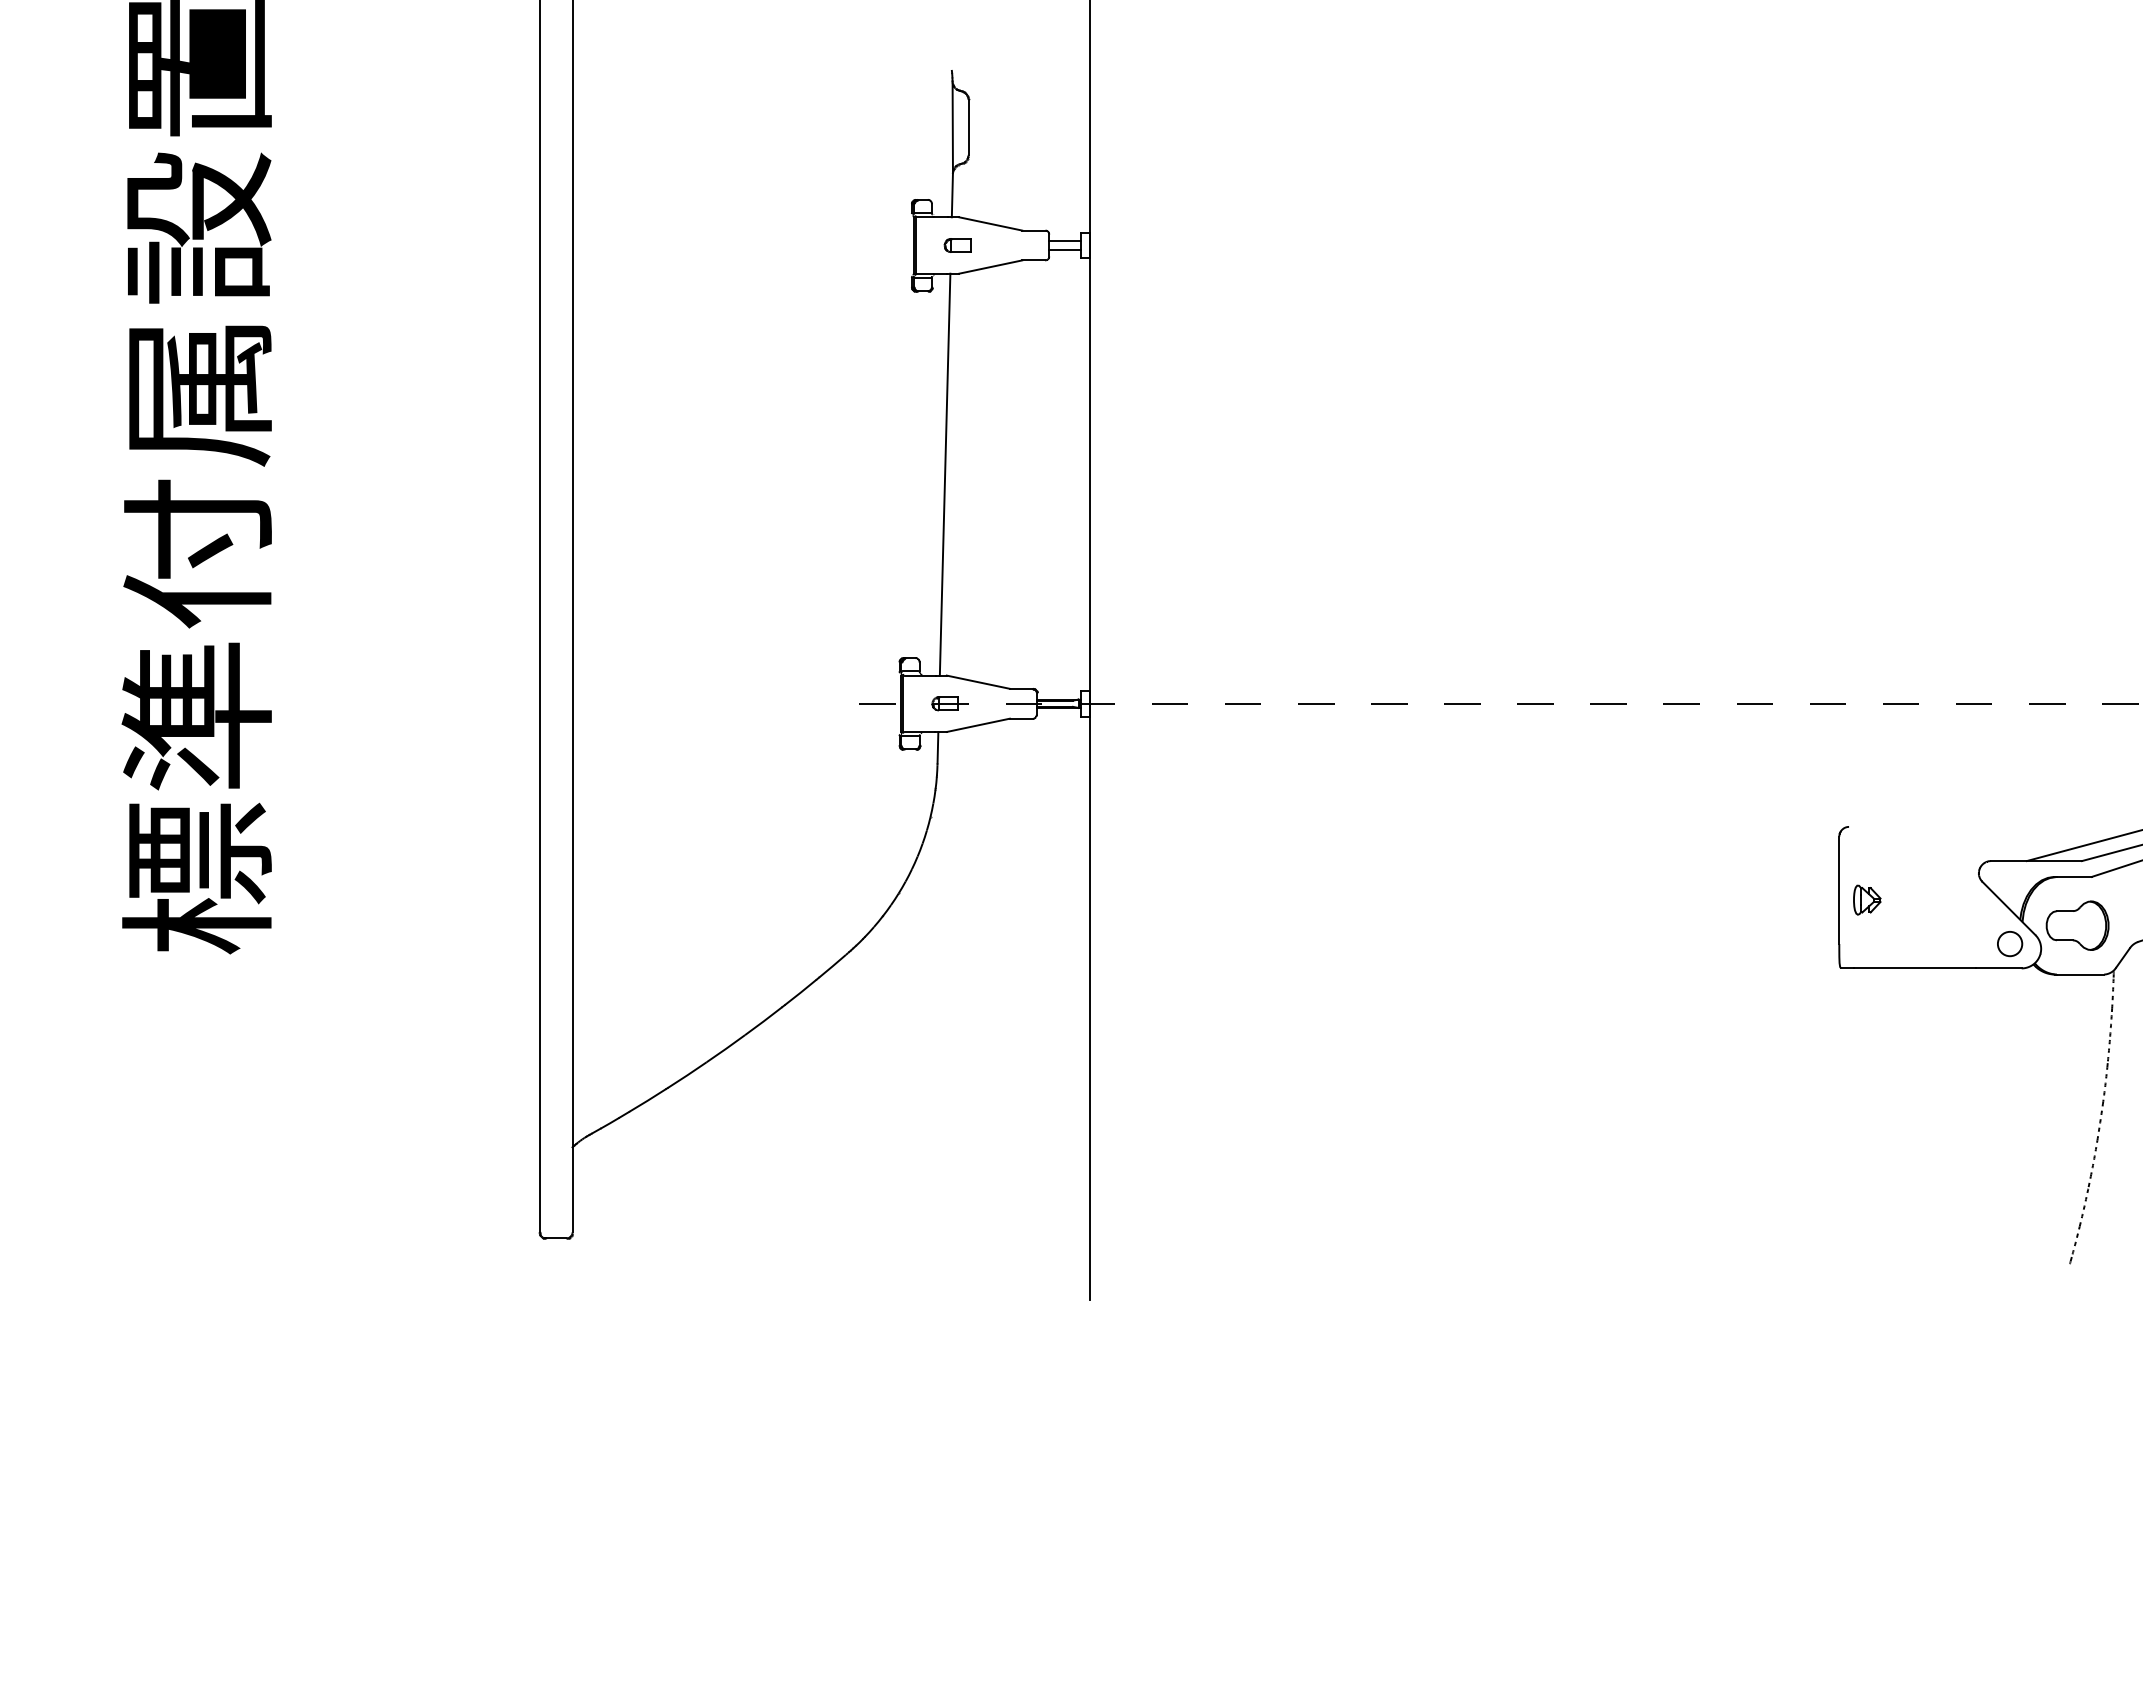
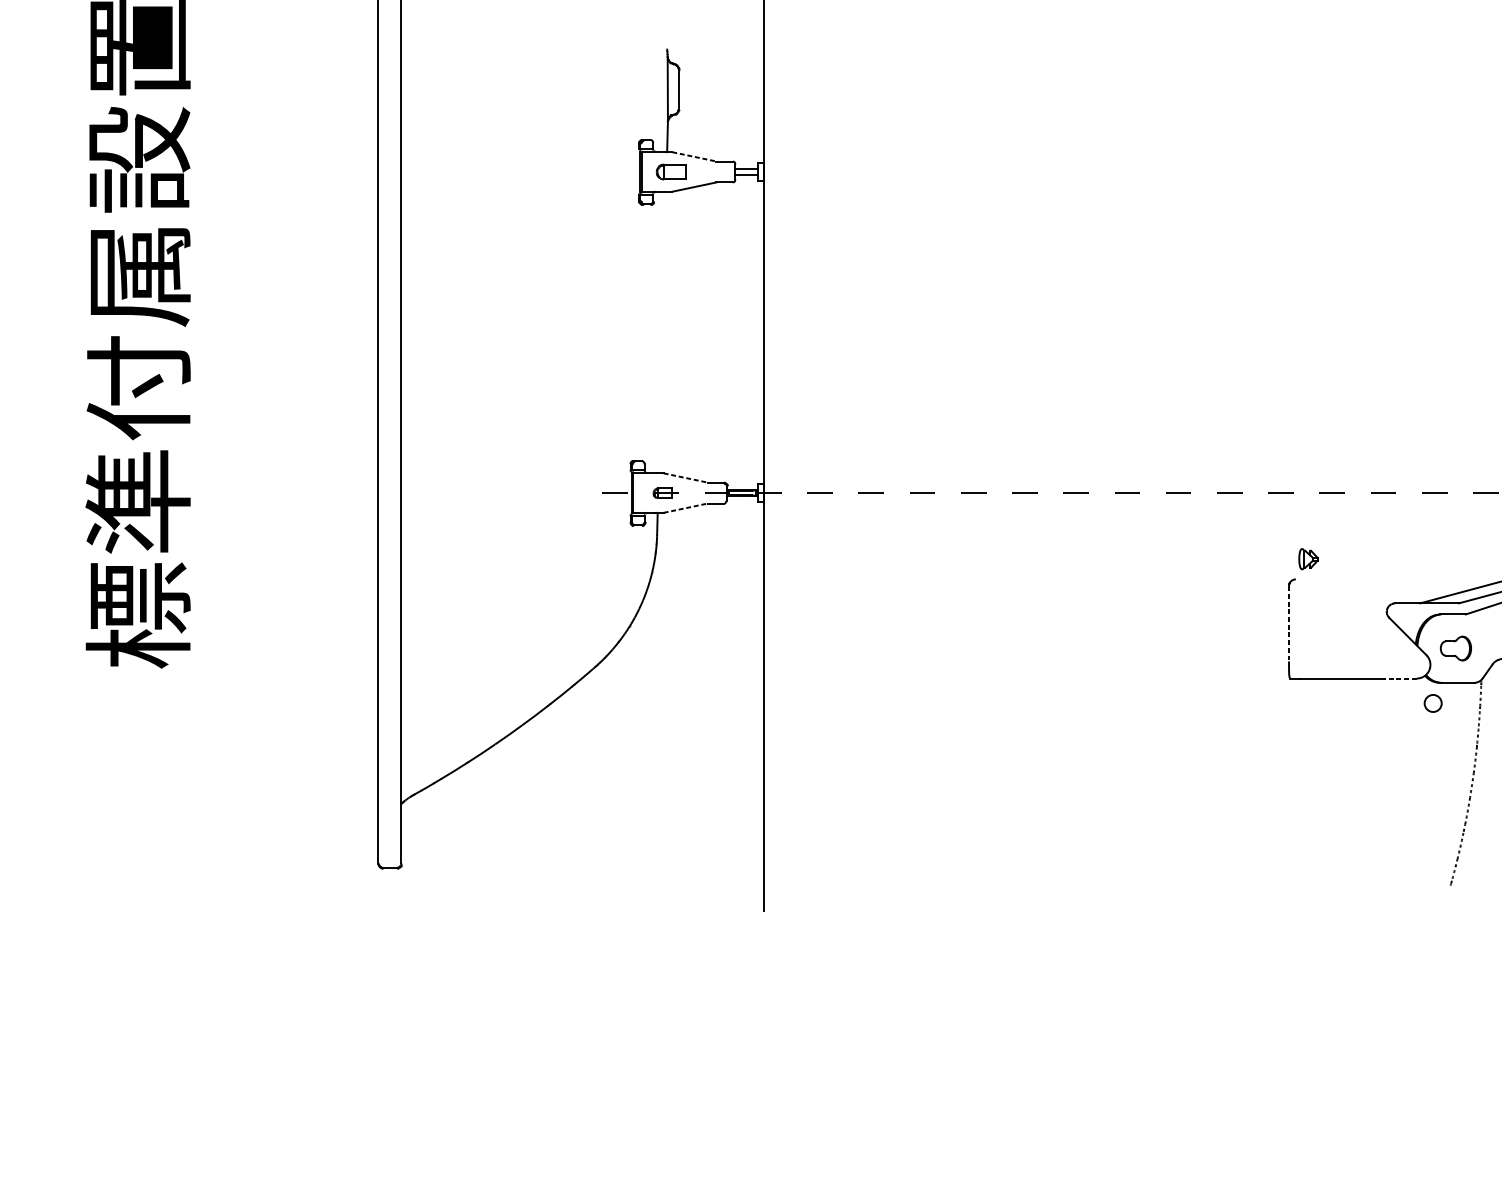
line: (991, 224) -> (694, 157), solid -> dashed
part: (957, 245) -> (671, 171), size x1.6
line: (944, 474) -> (662, 332), removed
line: (978, 682) -> (685, 478), solid -> dashed
line: (978, 725) -> (685, 508), solid -> dashed
line: (1839, 890) -> (1289, 623), solid -> dashed
part: (1867, 899) -> (1308, 558), moved
part: (2077, 925) -> (1455, 648), size x0.7
circle: (2010, 944) -> (1433, 703), moved
line: (1998, 968) -> (1400, 678), solid -> dashed

